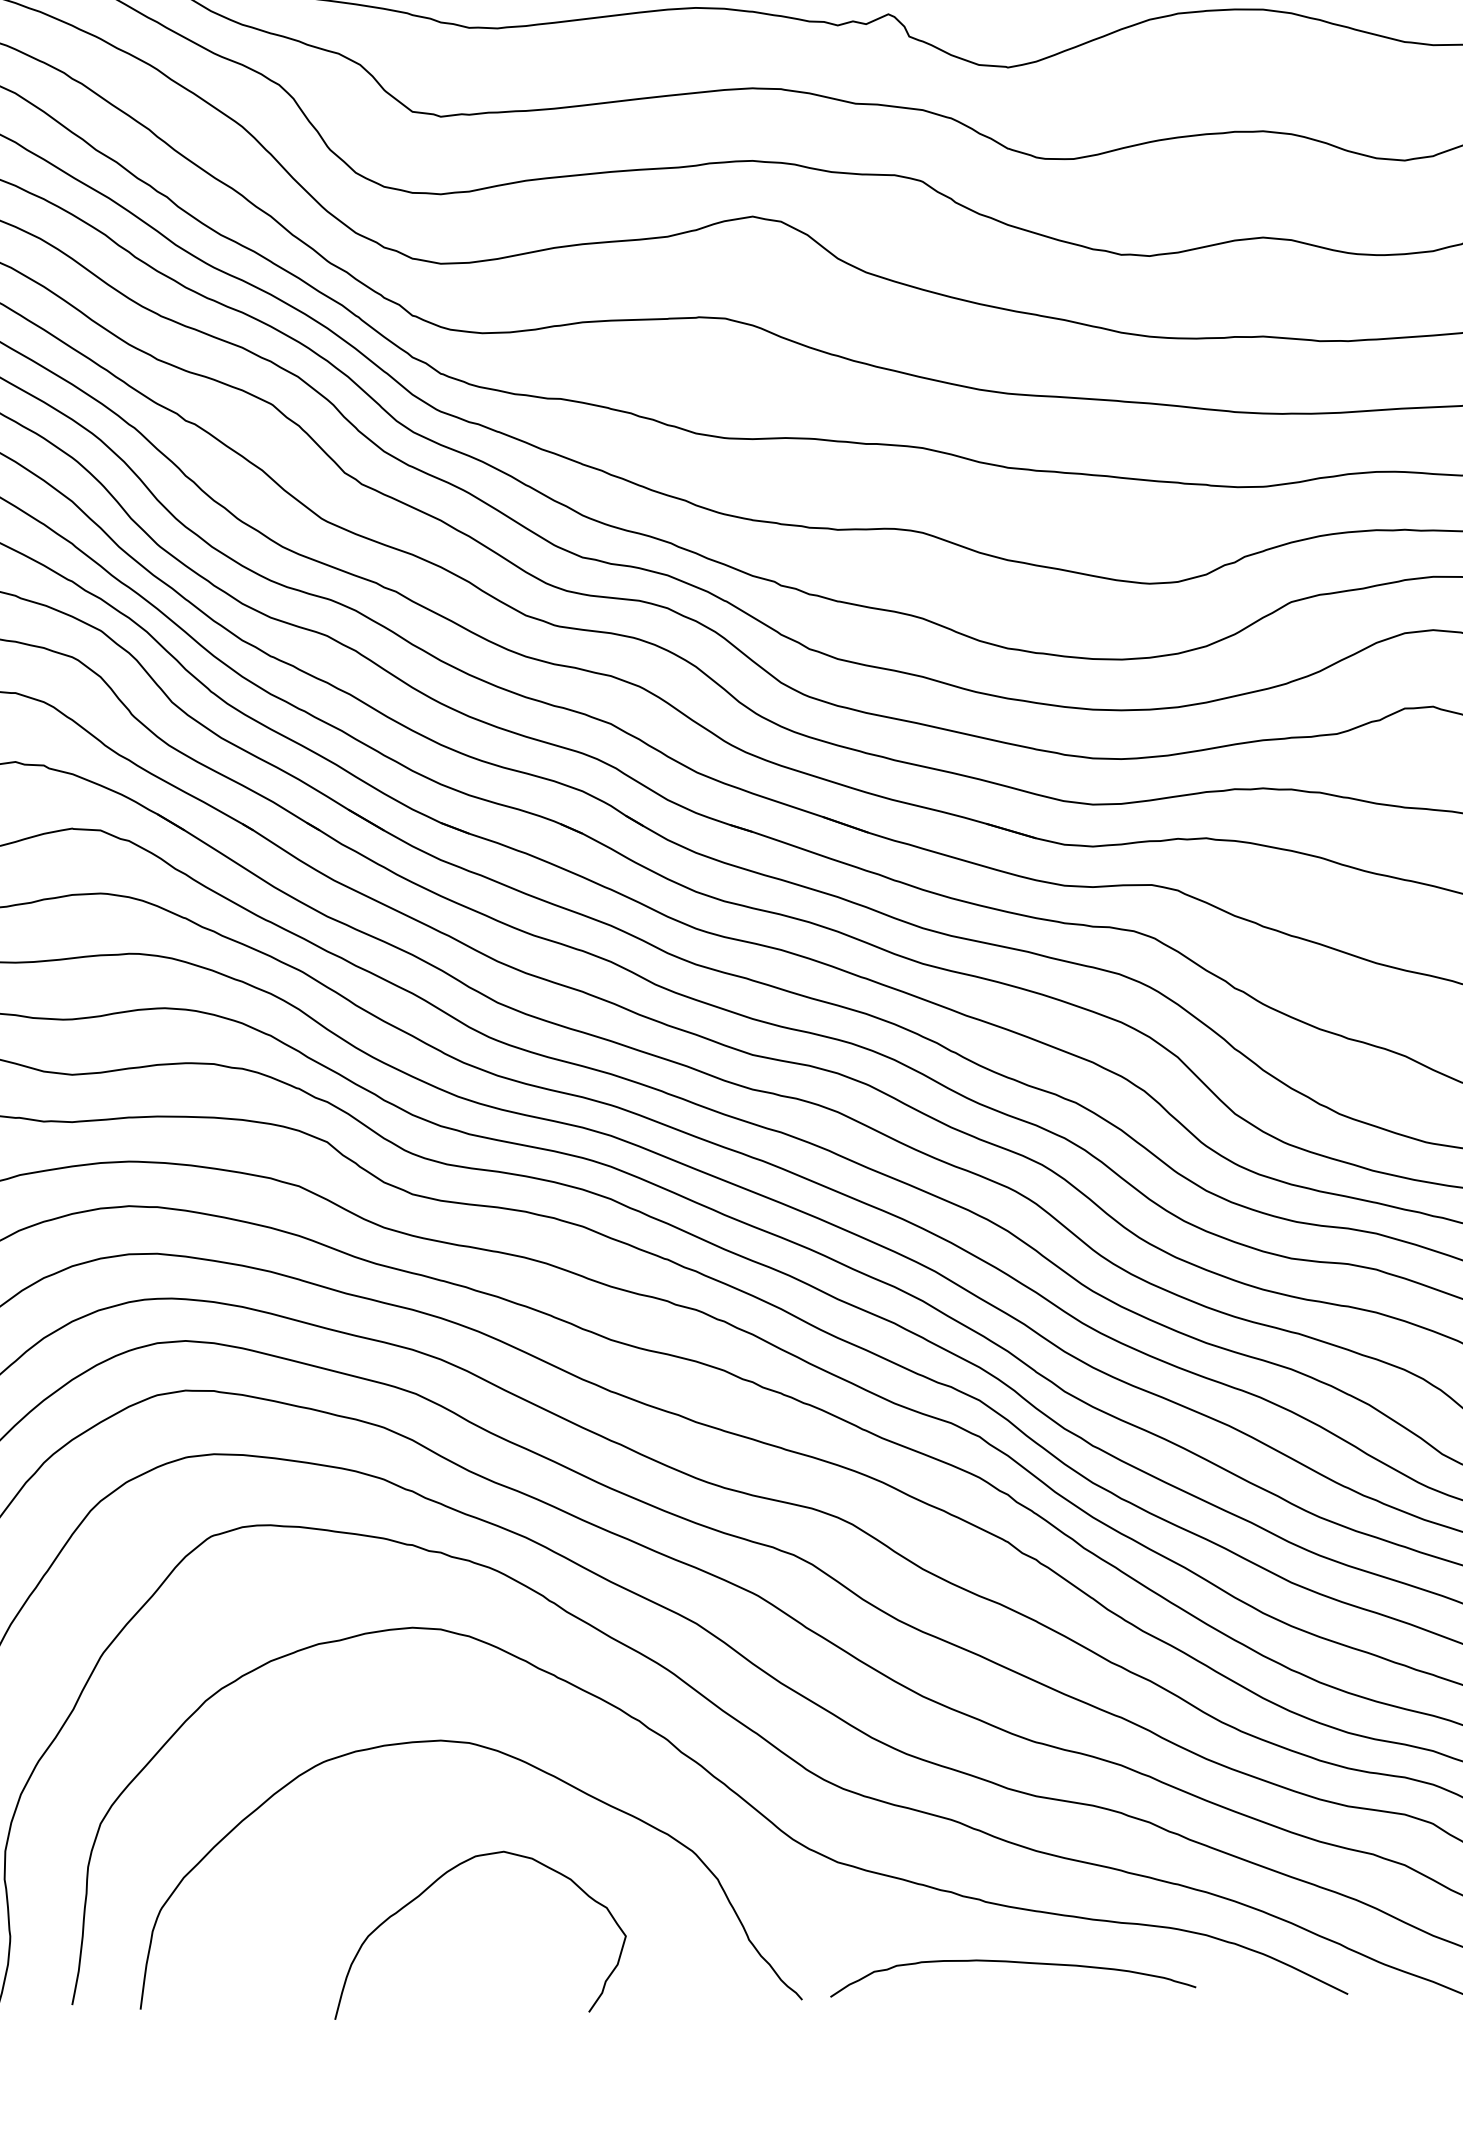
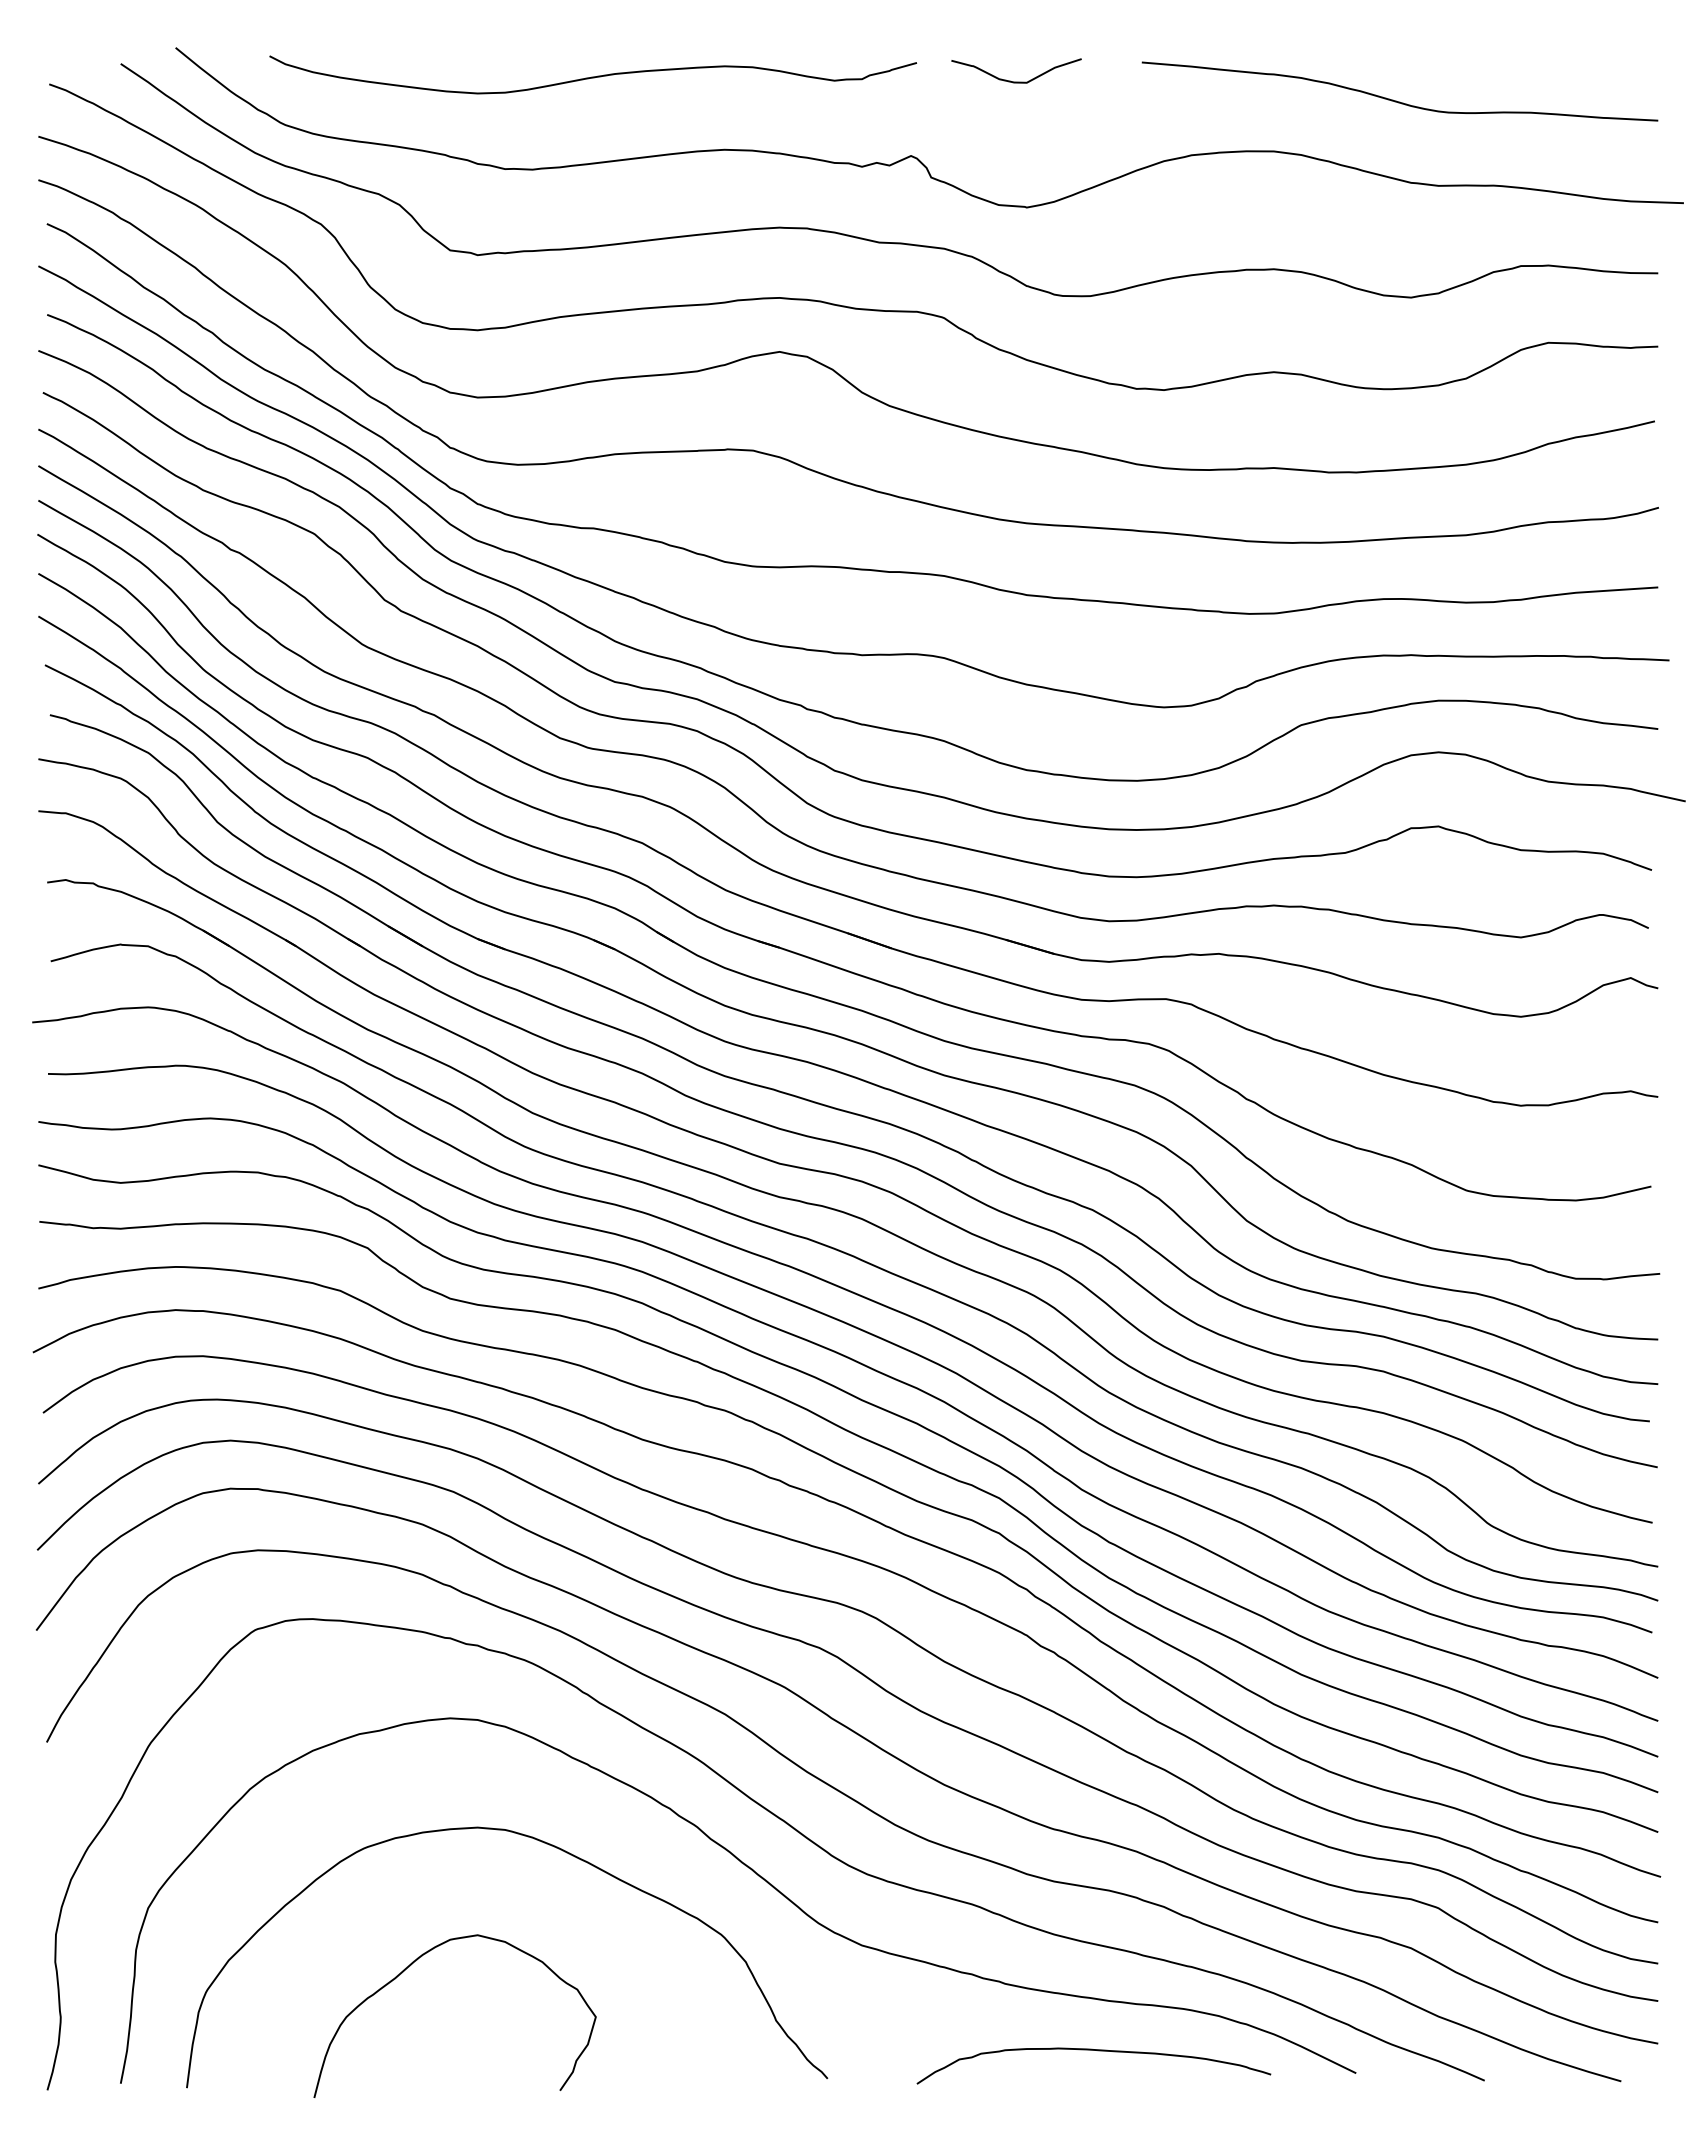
curve: (434, 1884) -> (410, 1966), moved
curve: (1016, 1963) -> (1097, 2051), moved

